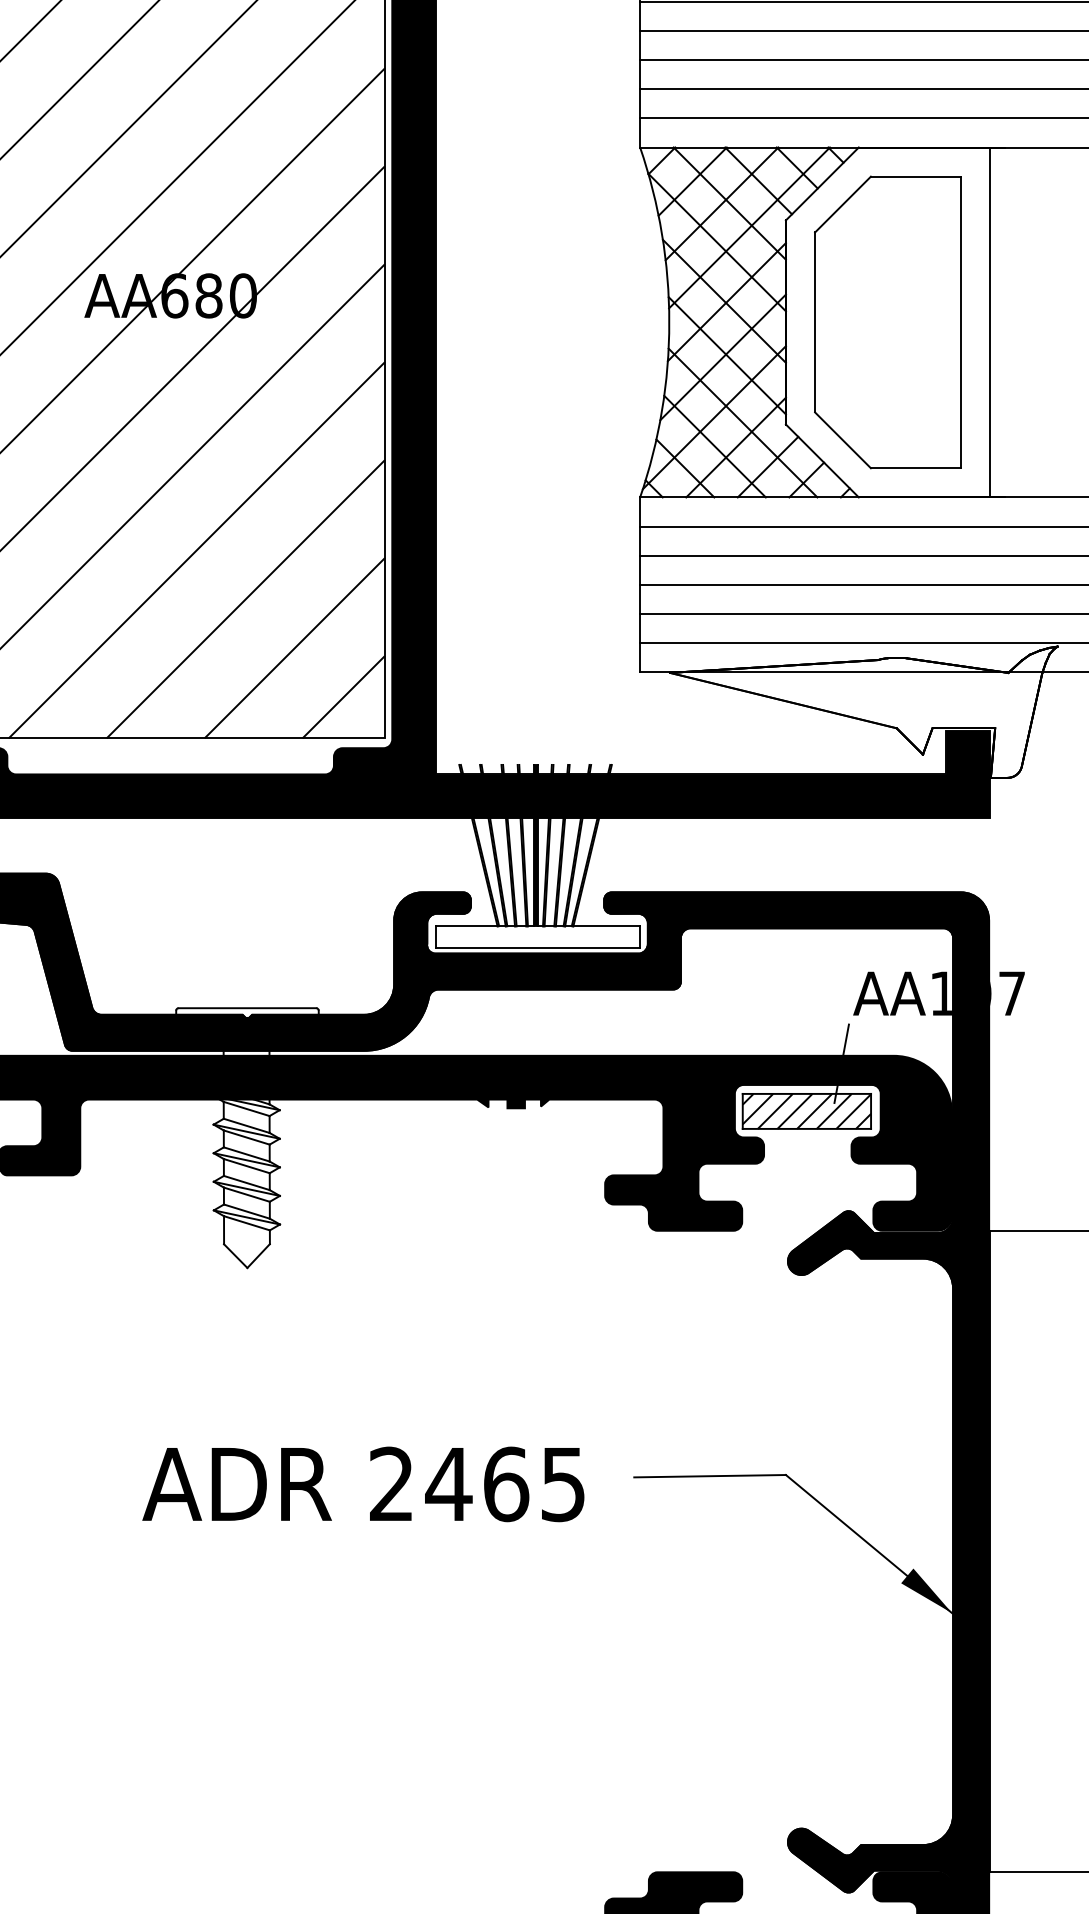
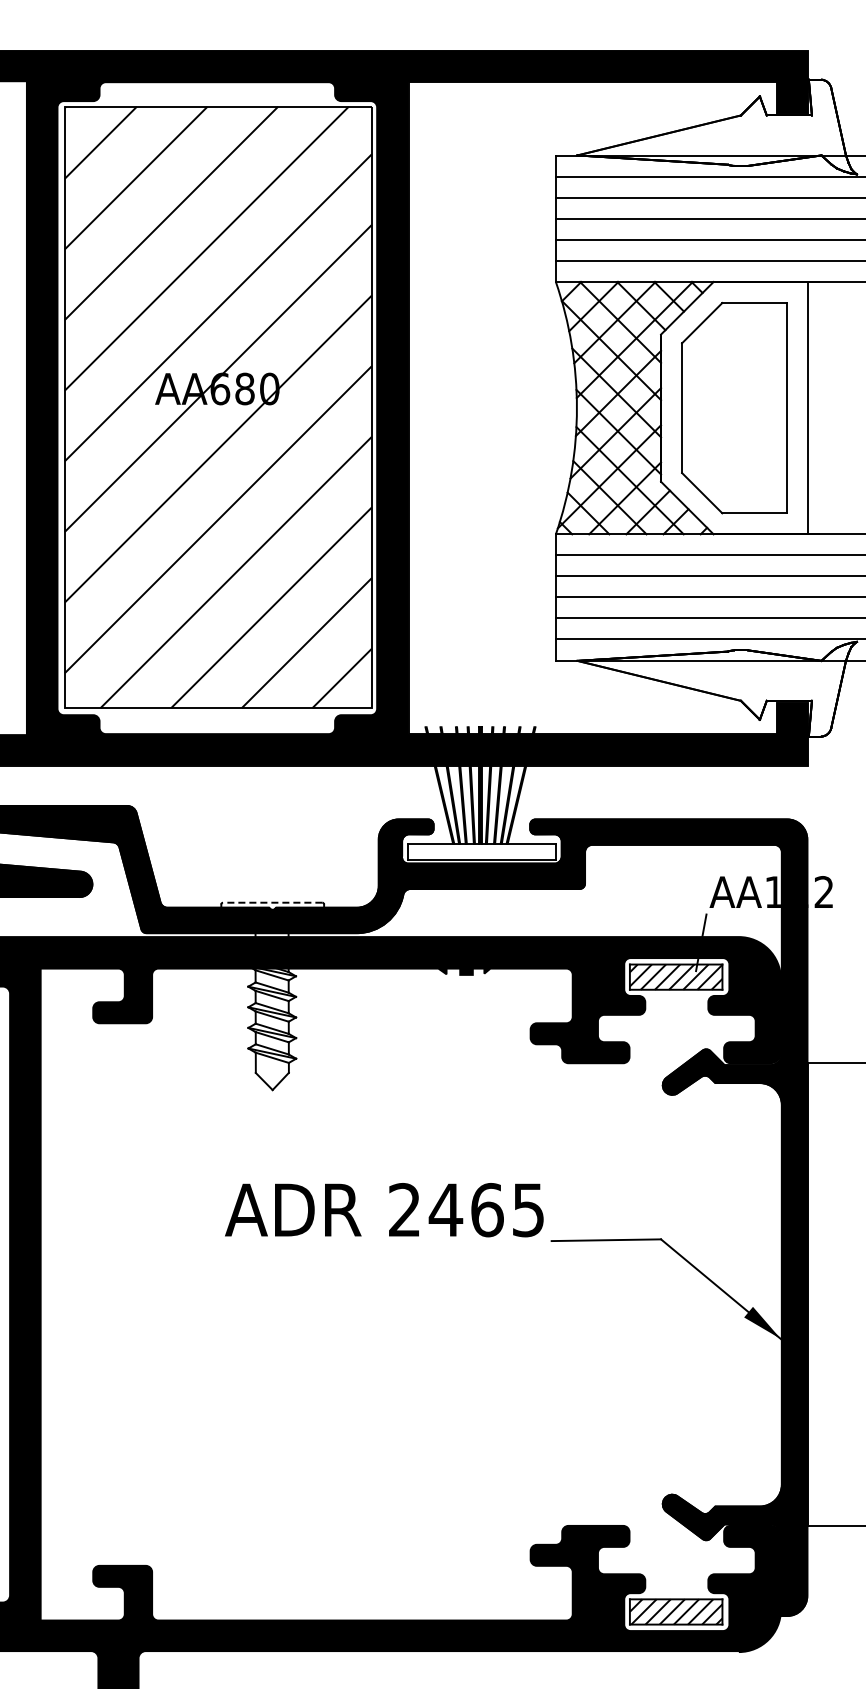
text: (1007, 992) -> (820, 891), AA107 -> AA112
line: (247, 1007) -> (272, 902), solid -> dashed
text: (363, 1484) -> (384, 1210), moved

